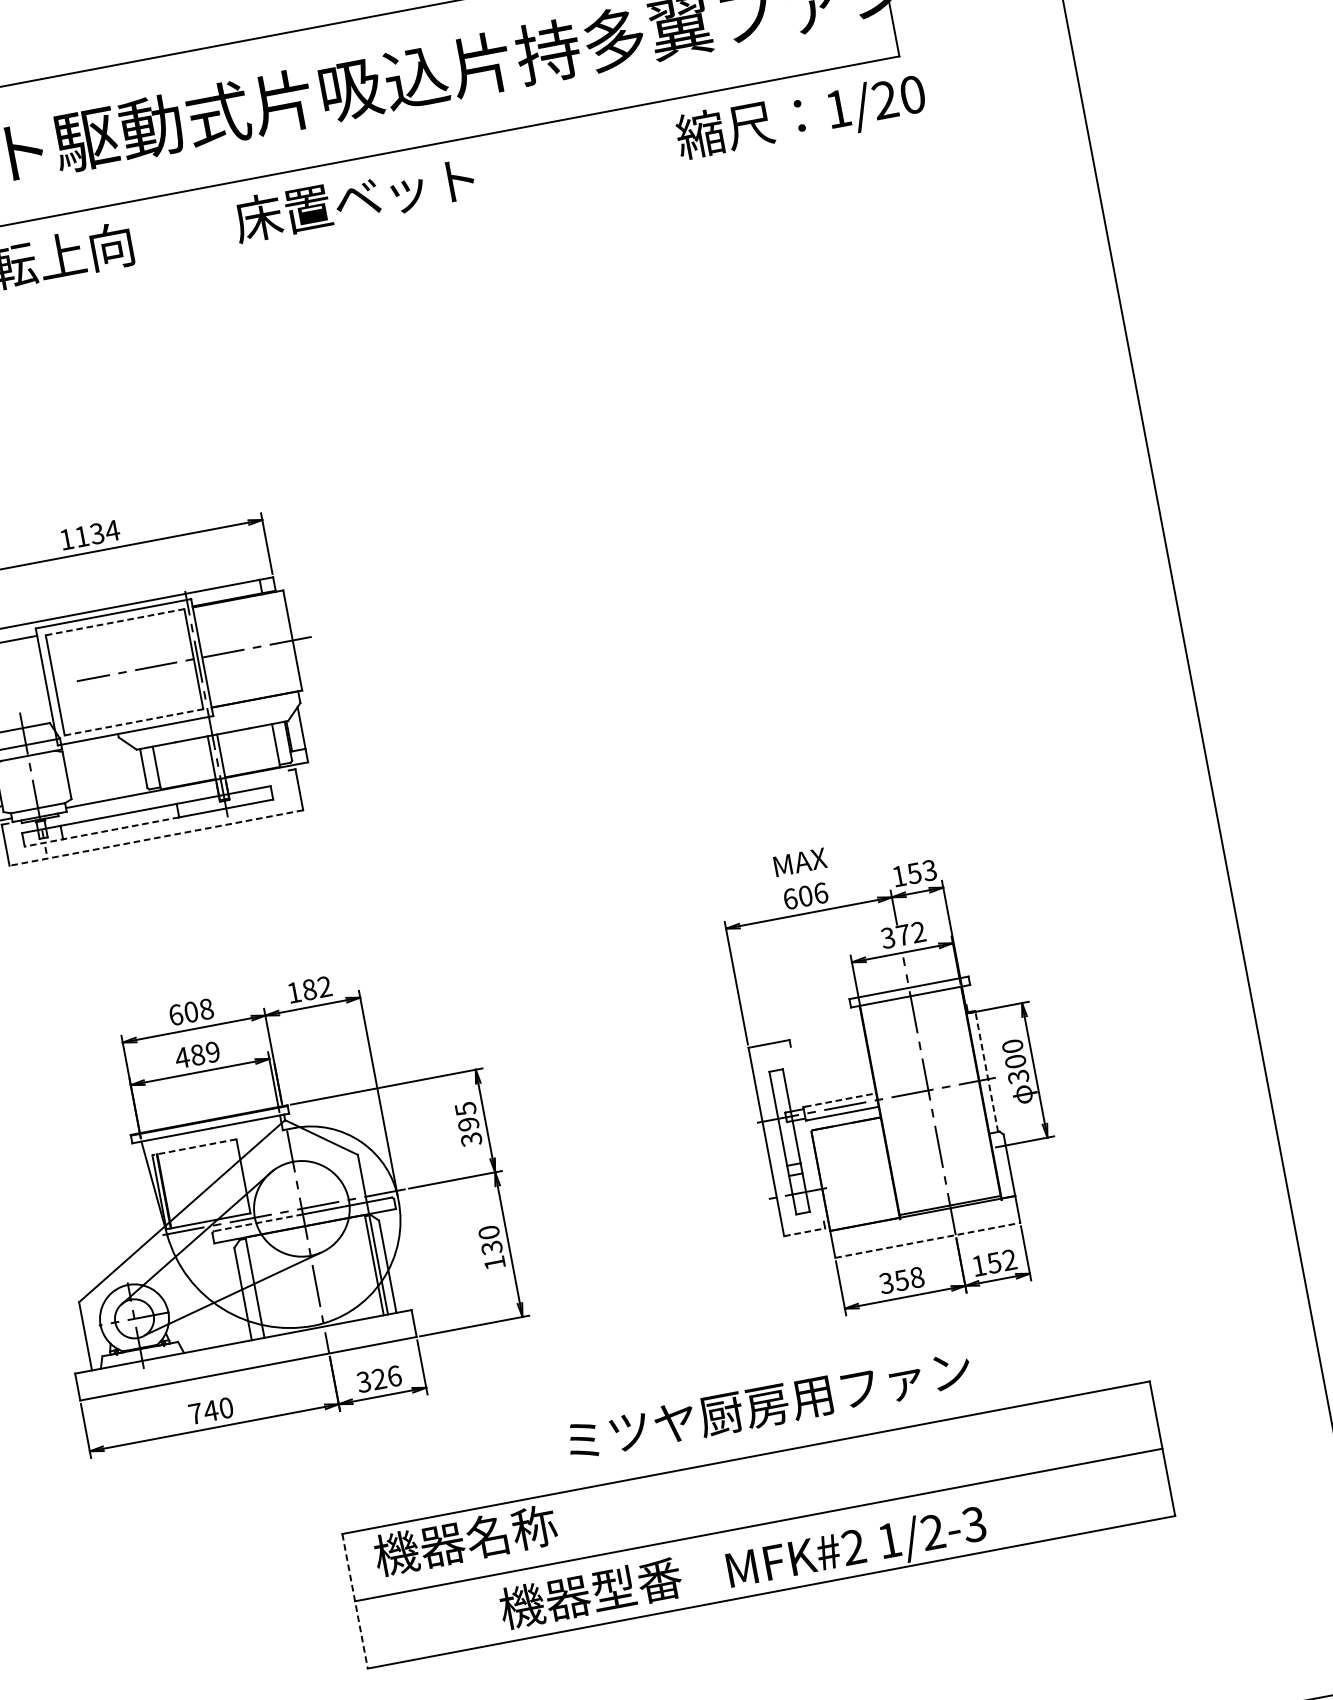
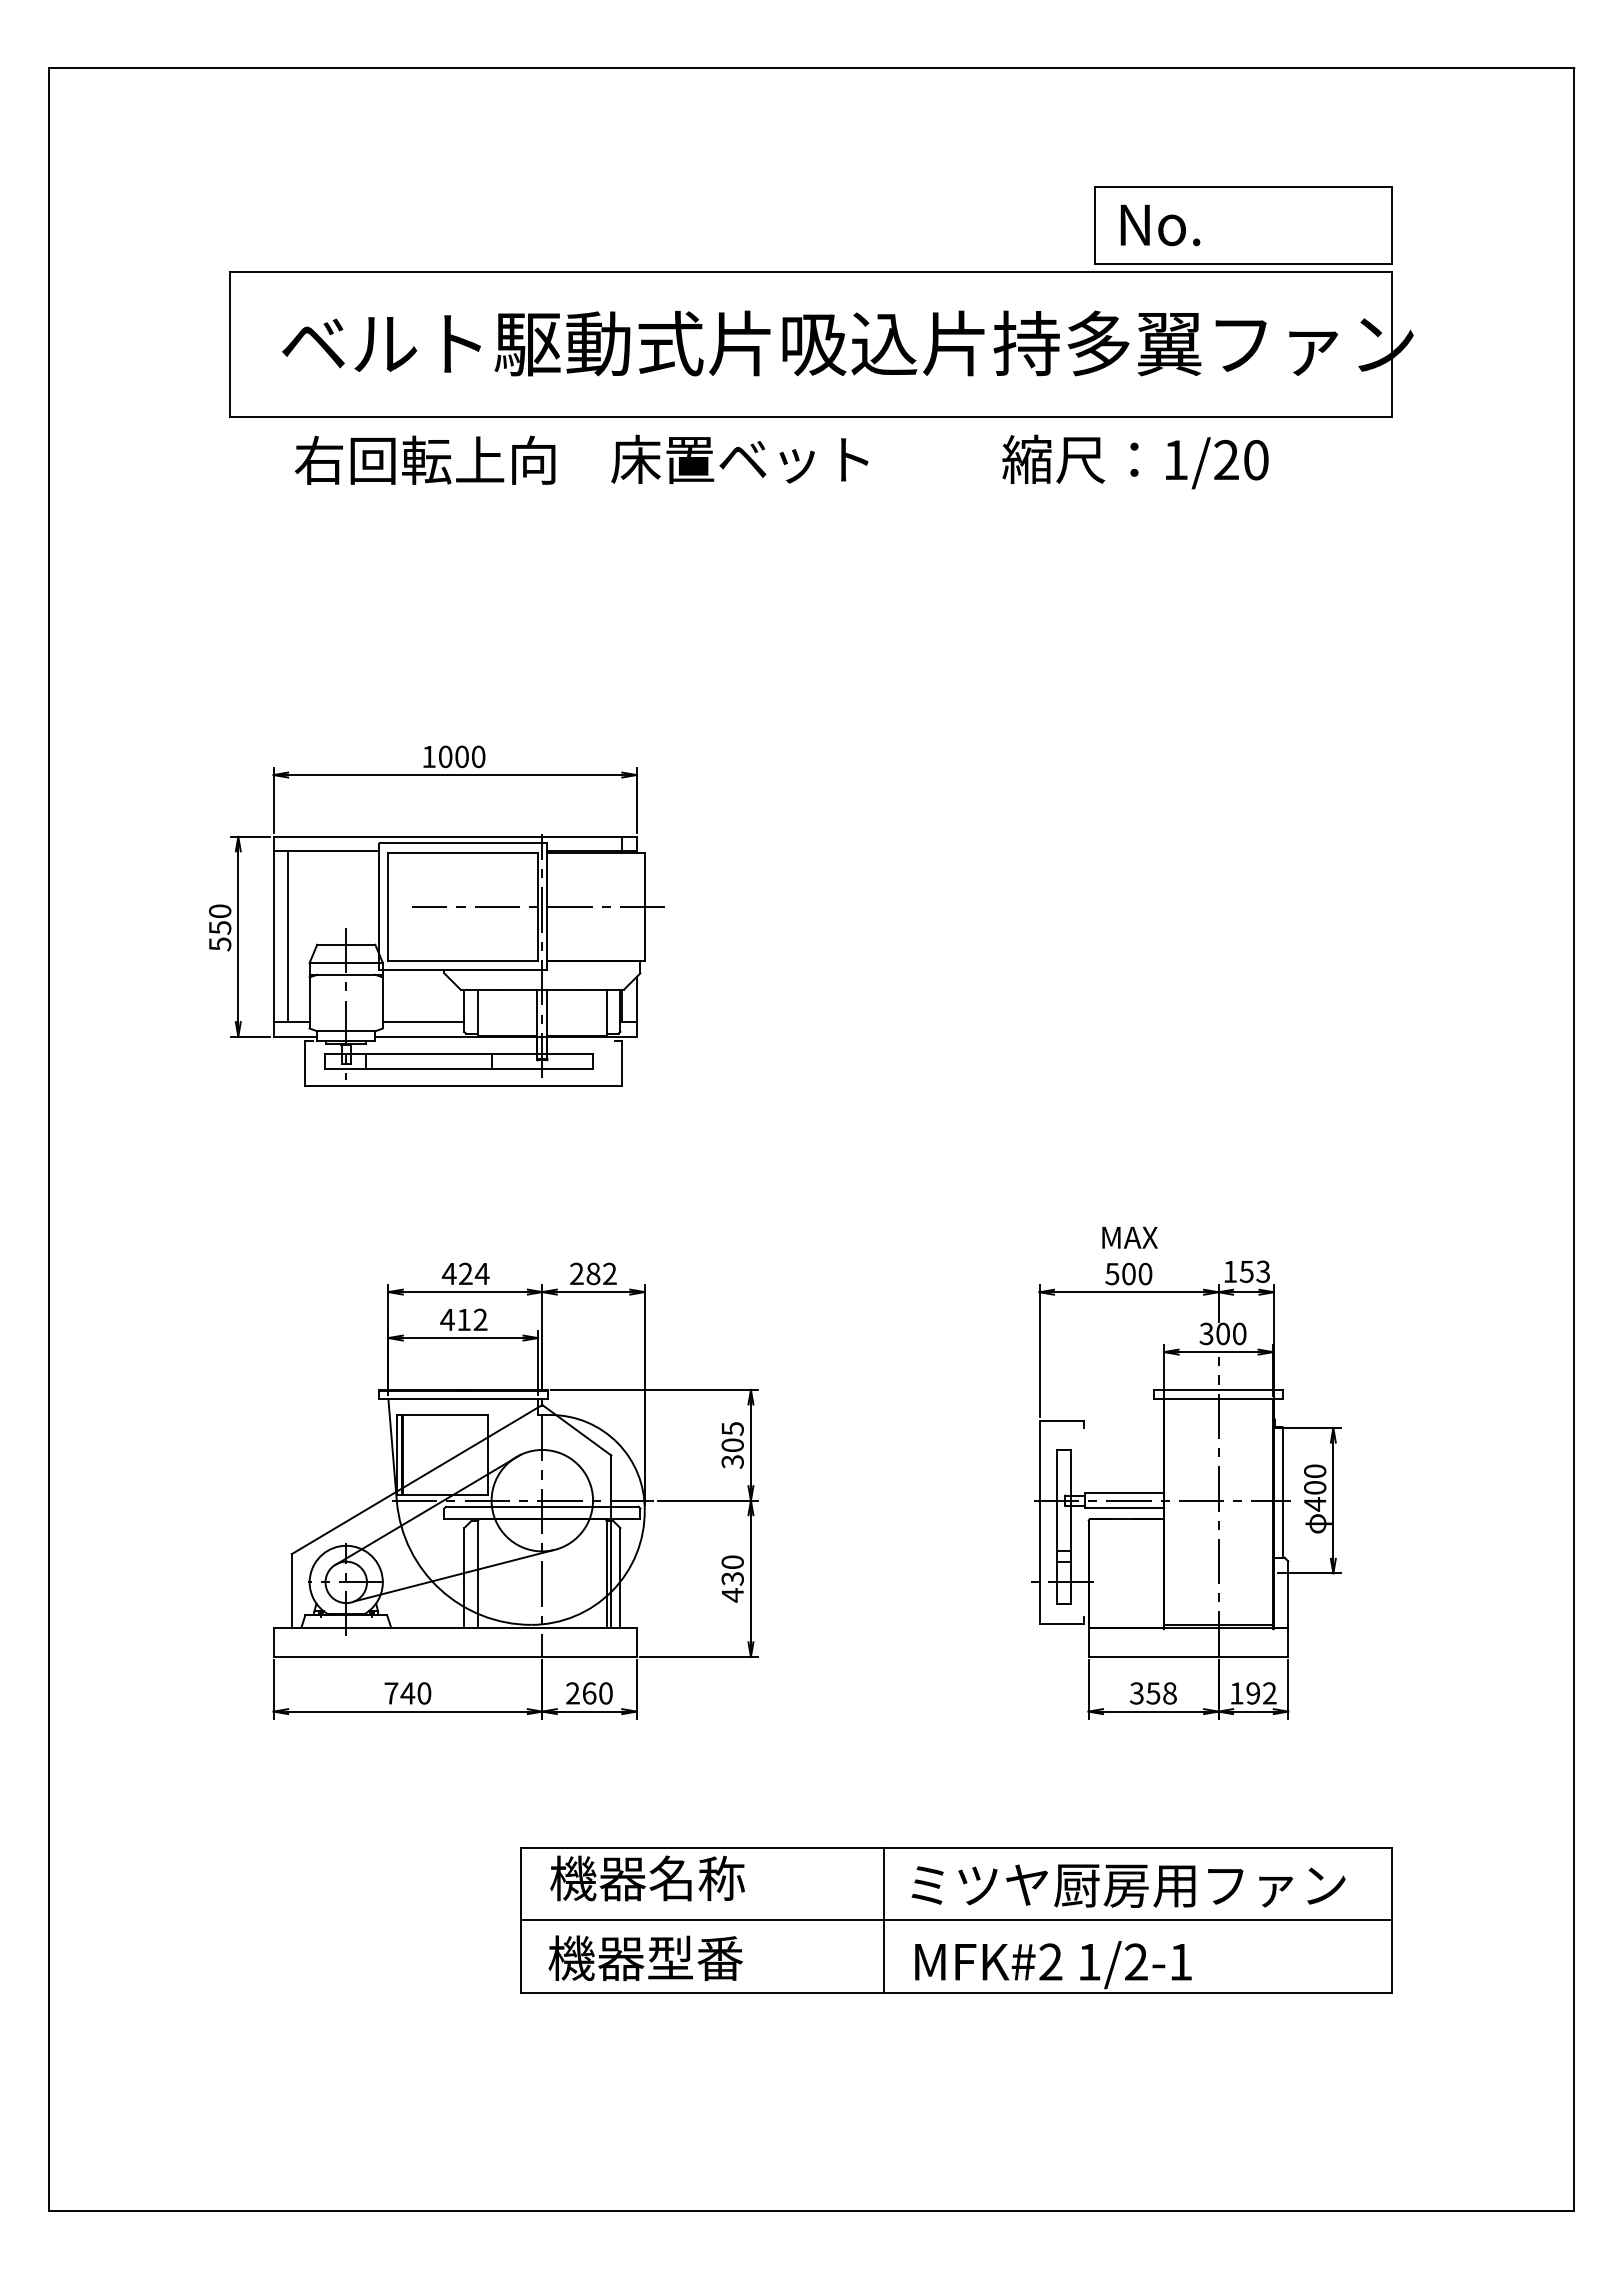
text: (801, 117) -> (1135, 461), moved
text: (353, 198) -> (739, 458), moved
text: (97, 533) -> (462, 756), 1134 -> 1000
line: (115, 622) -> (463, 852), dashed -> solid
line: (134, 722) -> (463, 960), dashed -> solid
line: (108, 786) -> (423, 1022), added
line: (101, 832) -> (407, 1068), dashed -> solid
line: (156, 837) -> (463, 1085), dashed -> solid
text: (805, 895) -> (1128, 1273), 606 -> 500
text: (911, 933) -> (1231, 1333), 372 -> 300
text: (293, 992) -> (576, 1273), 182 -> 282
text: (190, 1011) -> (465, 1273), 608 -> 424
text: (205, 1053) -> (472, 1319), 489 -> 412
line: (987, 1071) -> (1283, 1492), dashed -> solid
text: (1018, 1077) -> (1315, 1504), 300 -> 400
line: (840, 1100) -> (1125, 1493), dashed -> solid
text: (468, 1124) -> (732, 1445), 395 -> 305
line: (193, 1147) -> (441, 1415), dashed -> solid
line: (257, 1222) -> (493, 1506), dashed -> solid
line: (805, 1232) -> (1062, 1624), dashed -> solid
line: (927, 1240) -> (1188, 1656), dashed -> solid
text: (494, 1263) -> (732, 1595), 130 -> 430
text: (993, 1263) -> (1252, 1693), 152 -> 192
text: (378, 1379) -> (588, 1693), 326 -> 260
text: (769, 1405) -> (1128, 1885), moved
text: (973, 1524) -> (1180, 1961), 1/2-3 -> 1/2-1
line: (691, 1537) -> (883, 1919), added
text: (590, 1592) -> (645, 1957), moved
line: (355, 1601) -> (520, 1920), dashed -> solid

